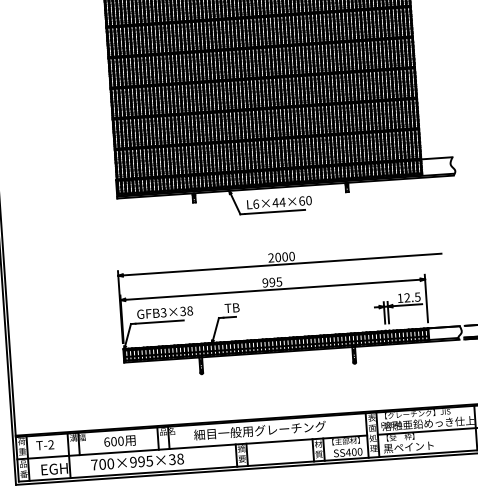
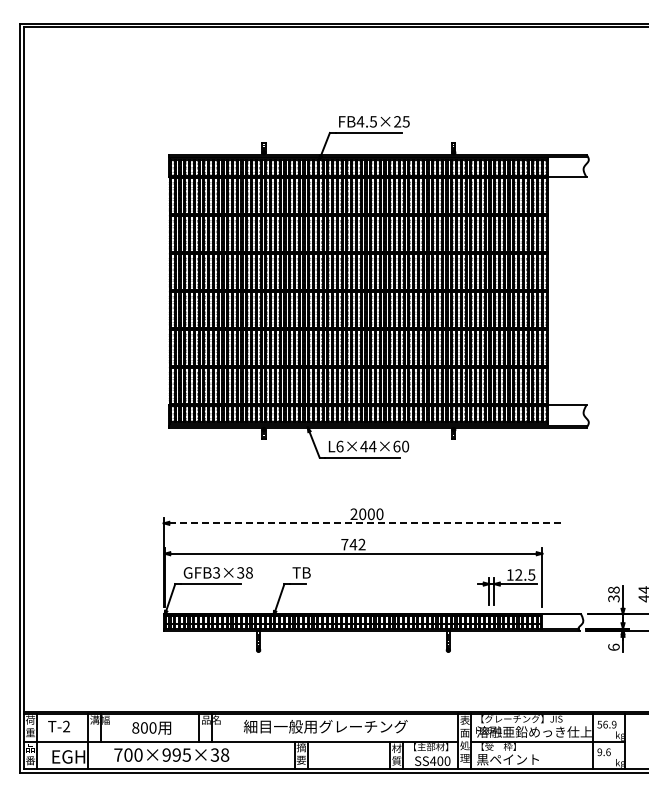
line: (282, 264) -> (367, 523), solid -> dashed
text: (272, 282) -> (353, 544), 995 -> 742
text: (106, 441) -> (135, 727), 600 -> 800

